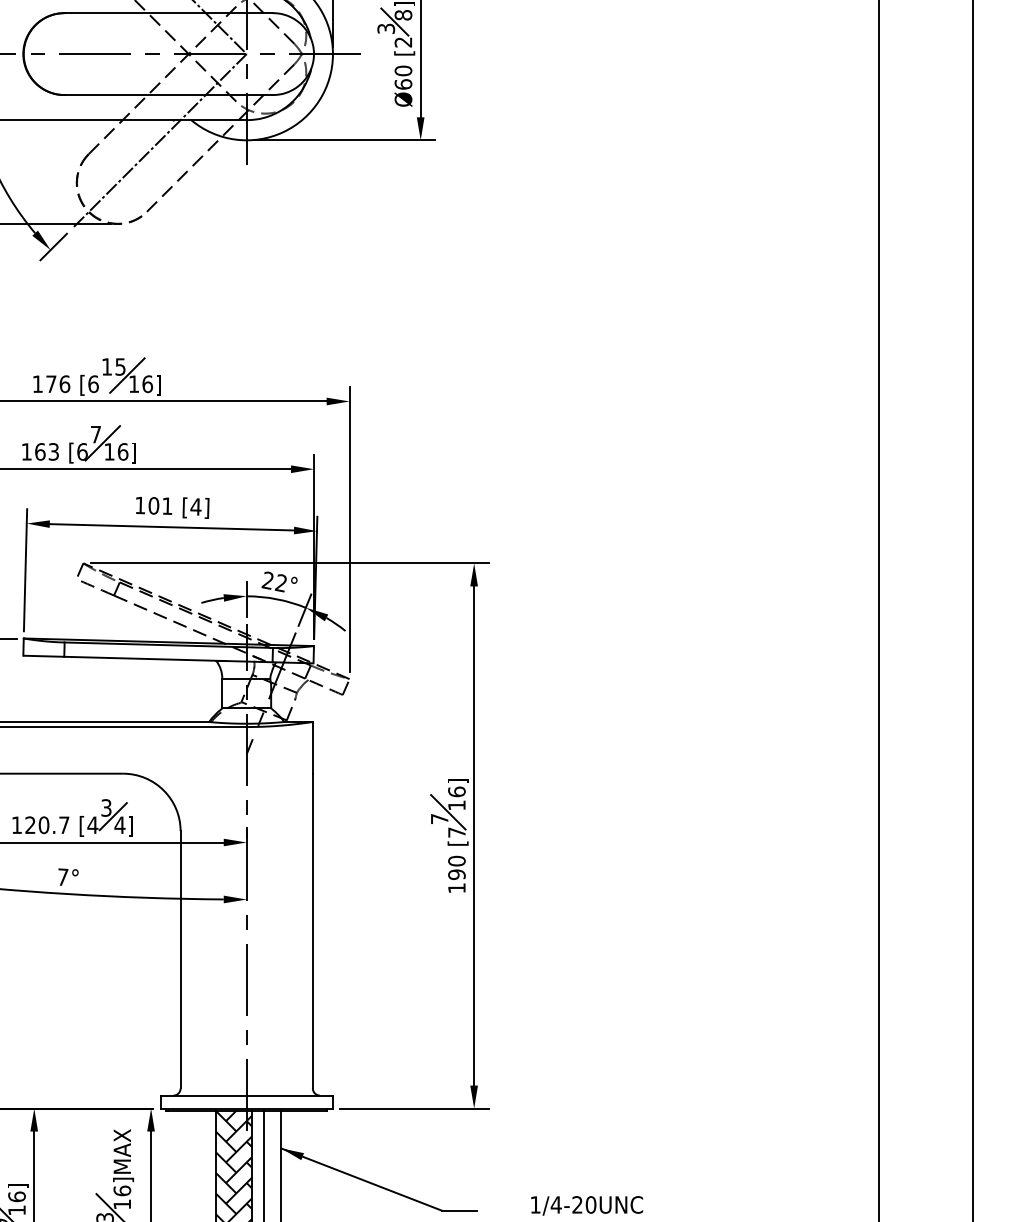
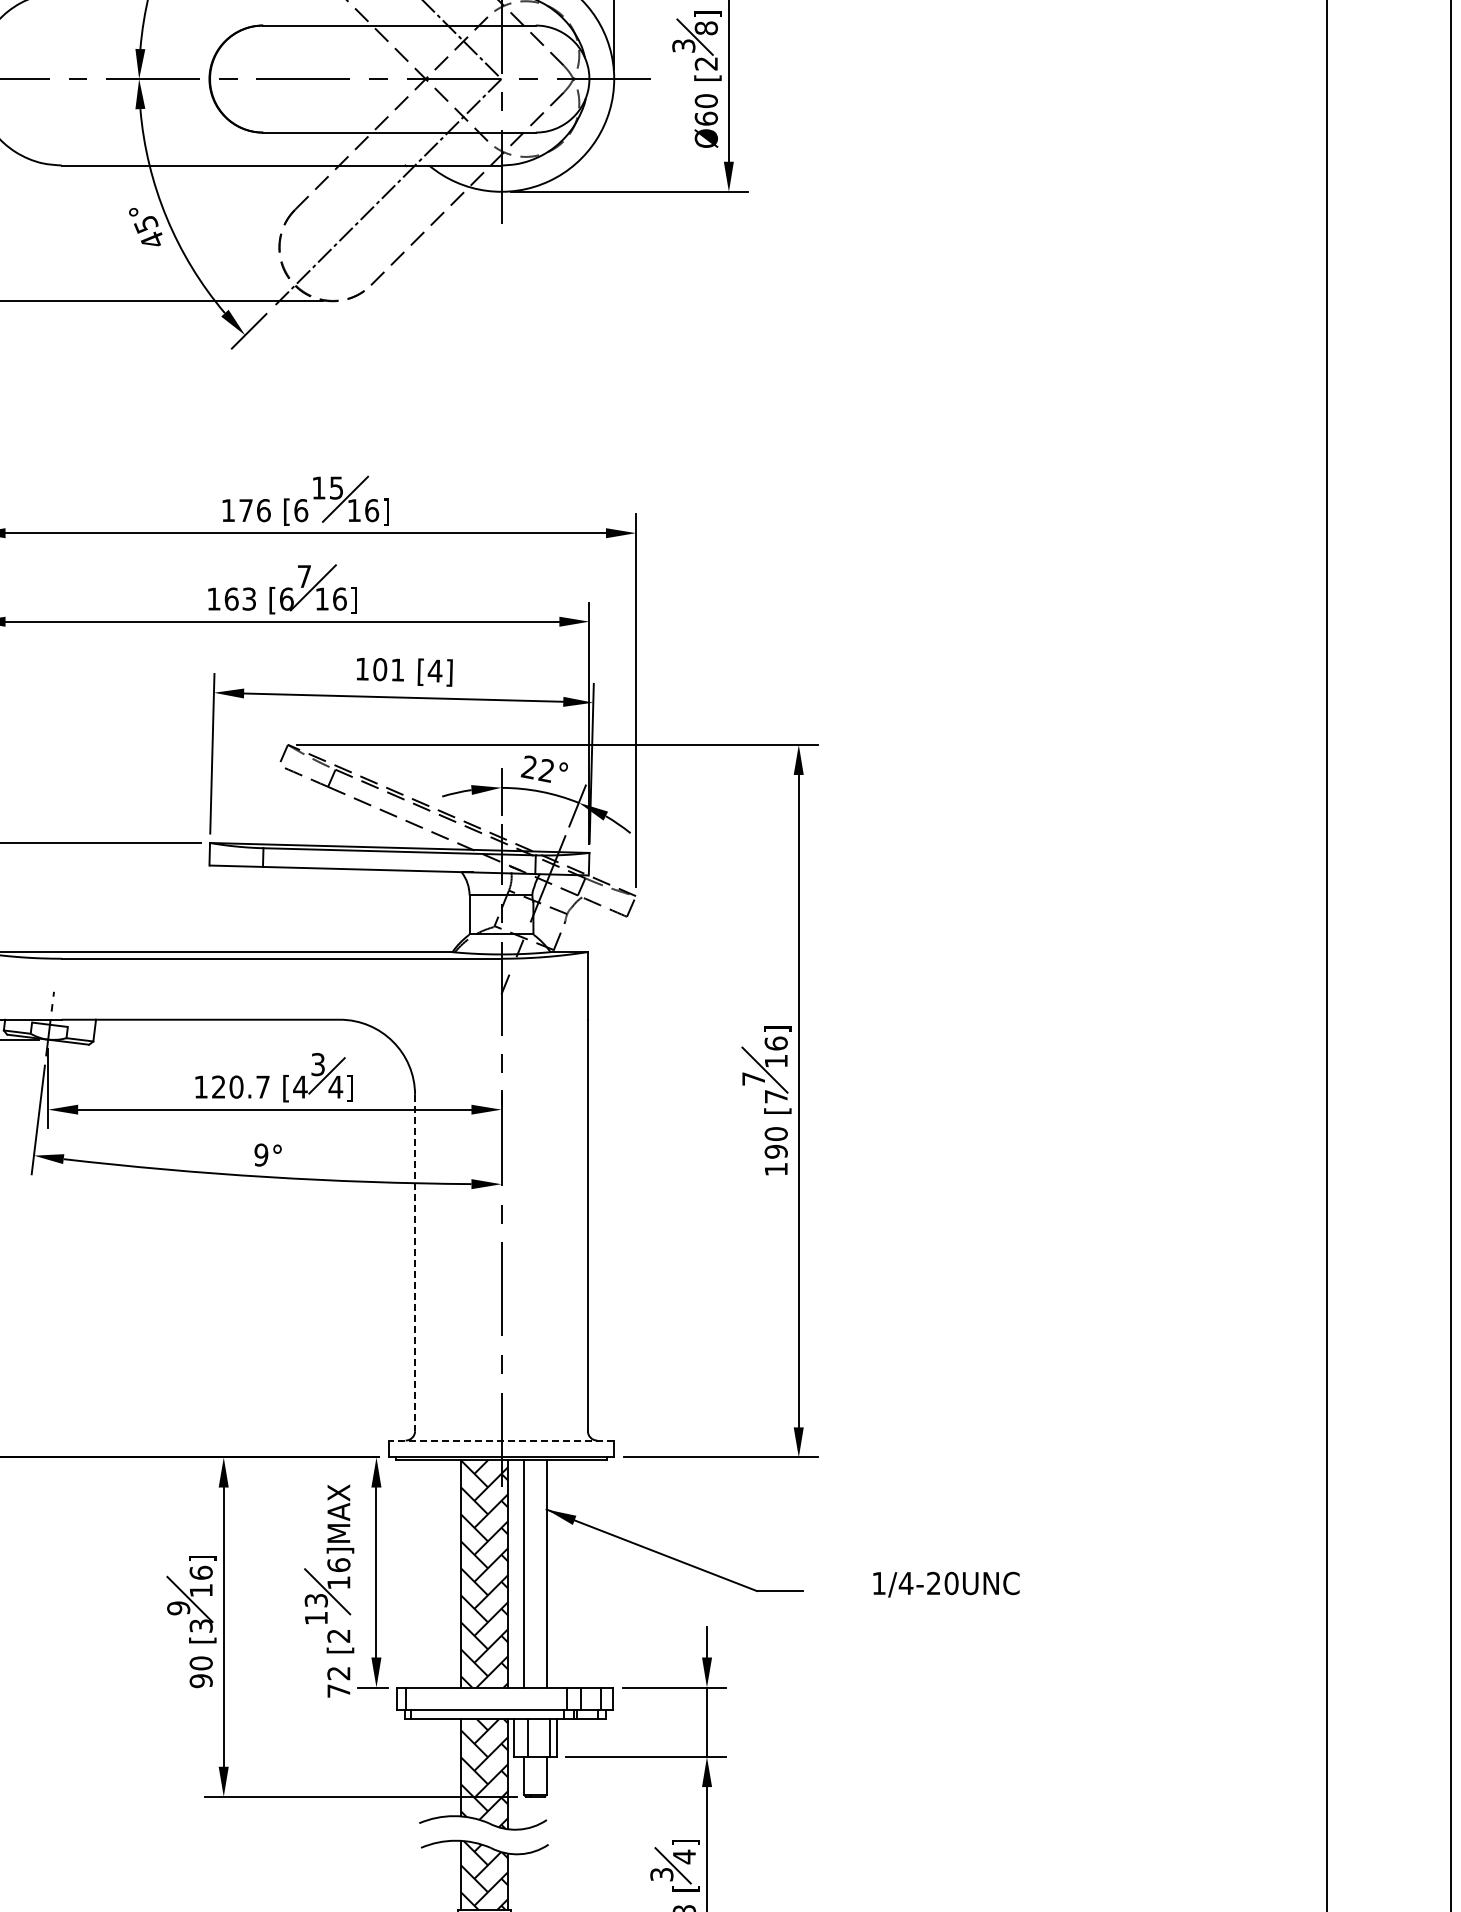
text: (63, 876) -> (261, 1154), 7° -> 9°
line: (180, 960) -> (415, 1263), solid -> dashed
line: (246, 1095) -> (501, 1440), solid -> dashed

